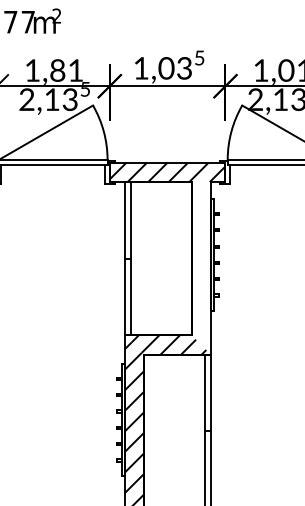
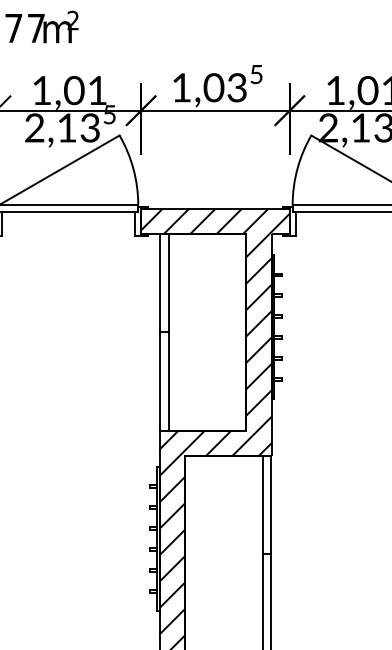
text: (57, 70) -> (74, 90), 1,81 -> 1,01
hatch: (201, 265) -> (258, 341), added

